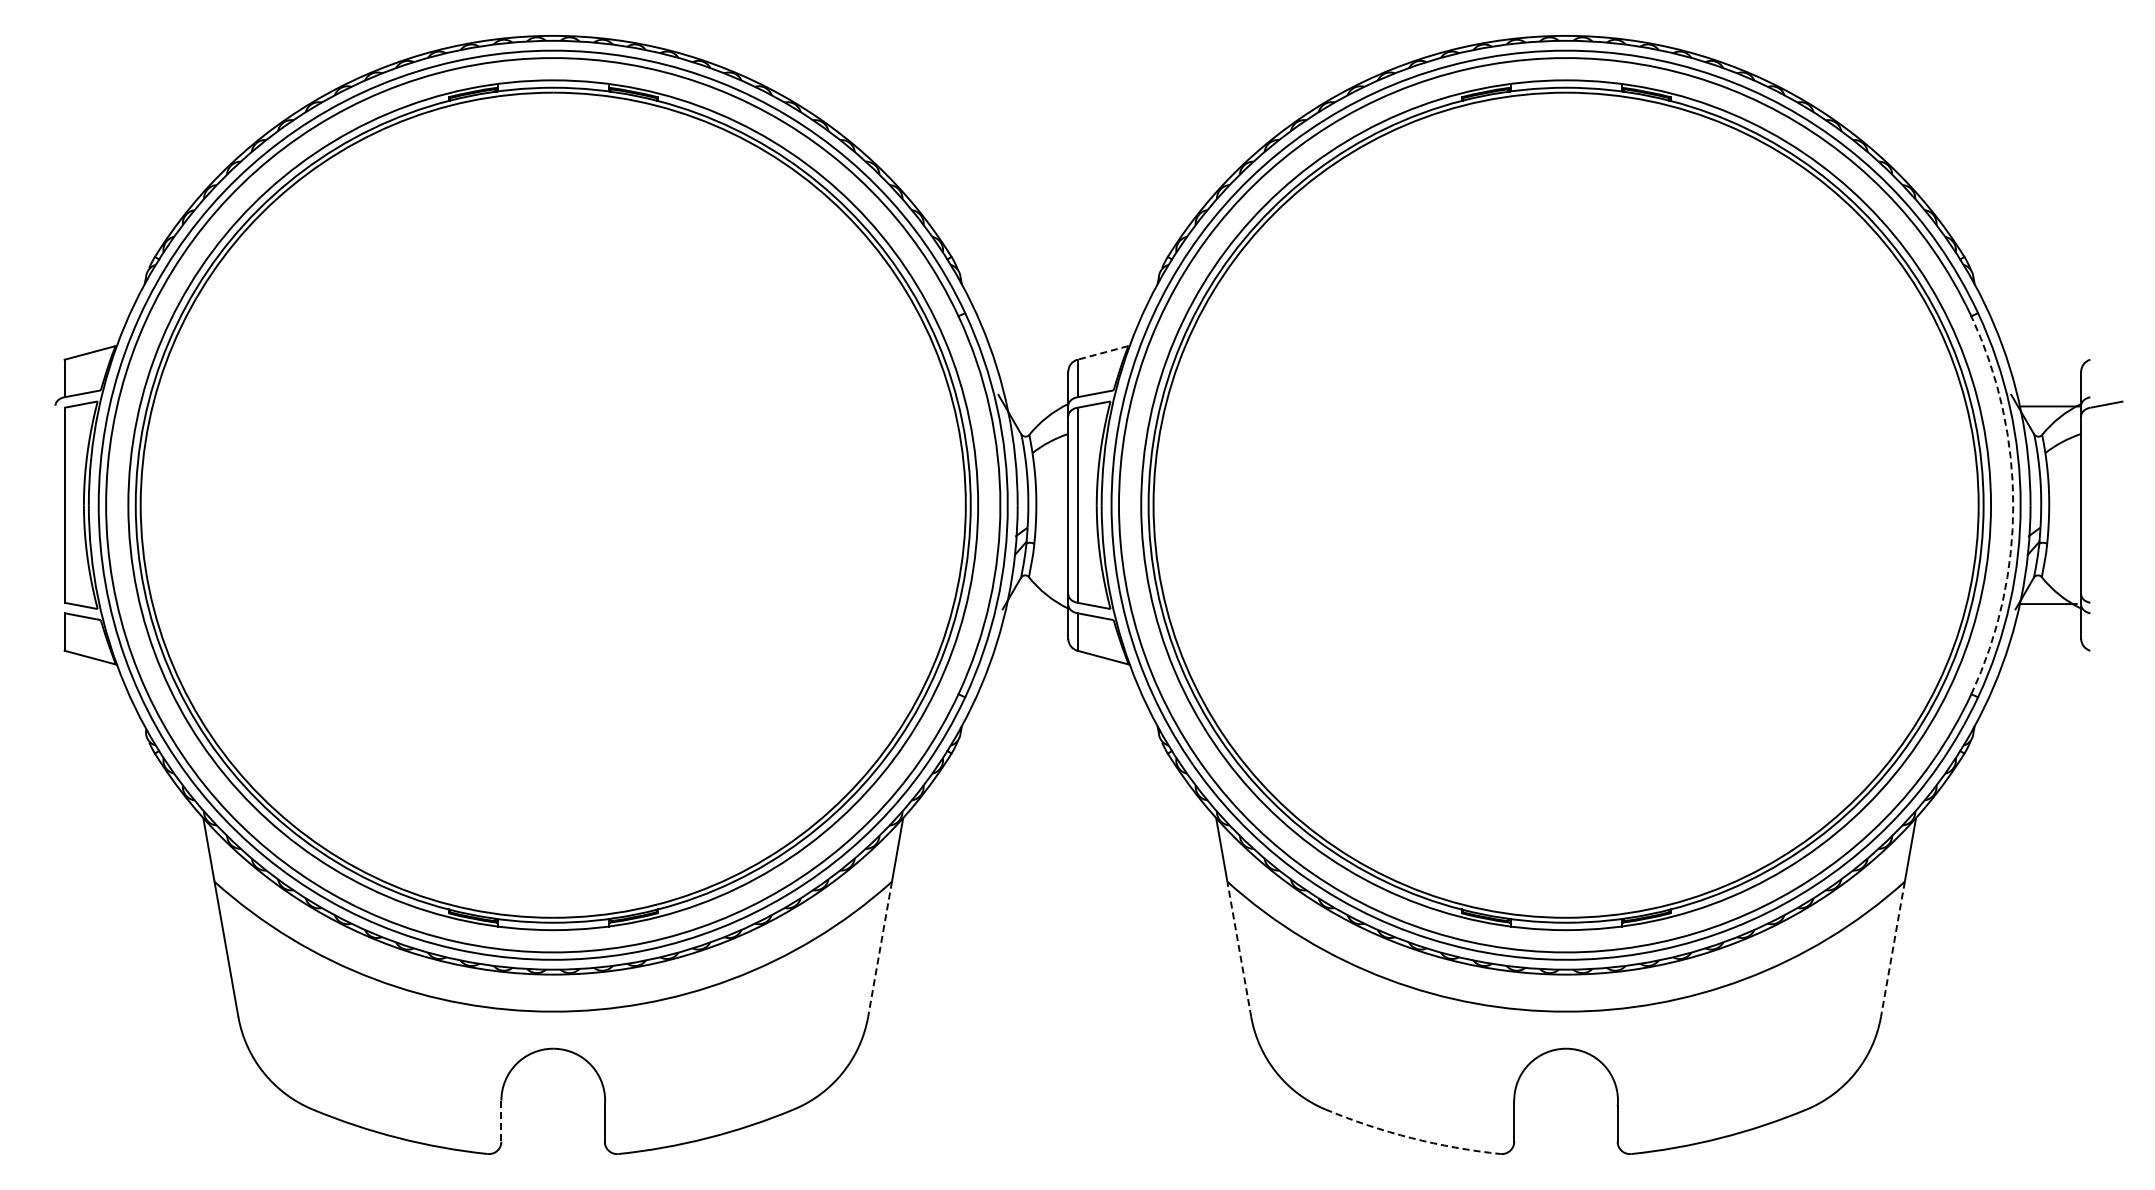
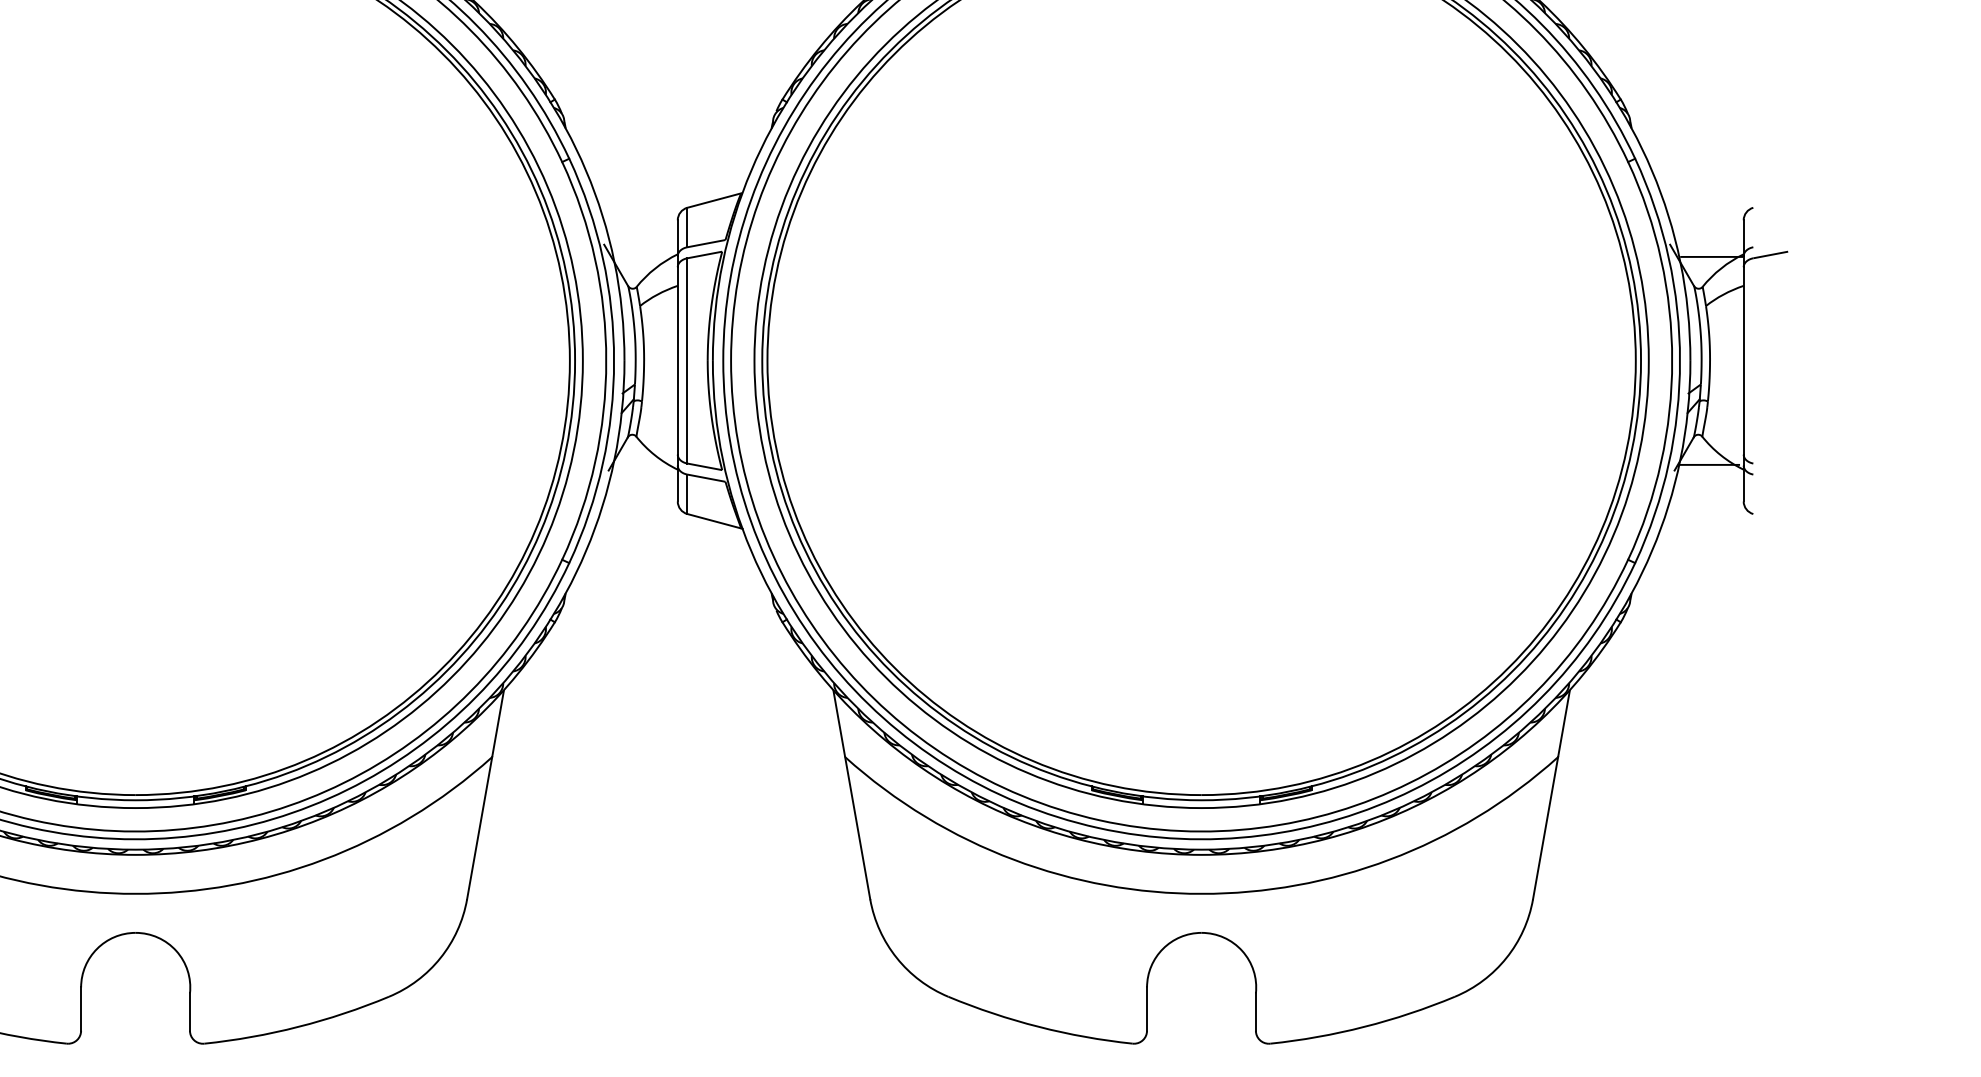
line: (1102, 353) -> (713, 201), dashed -> solid
arc: (2013, 505) -> (1672, 361), dashed -> solid
line: (880, 949) -> (480, 828), dashed -> solid
line: (1239, 949) -> (857, 828), dashed -> solid
line: (1892, 949) -> (1545, 828), dashed -> solid
line: (501, 1121) -> (81, 1009), dashed -> solid
arc: (1411, 1138) -> (1038, 1027), dashed -> solid

